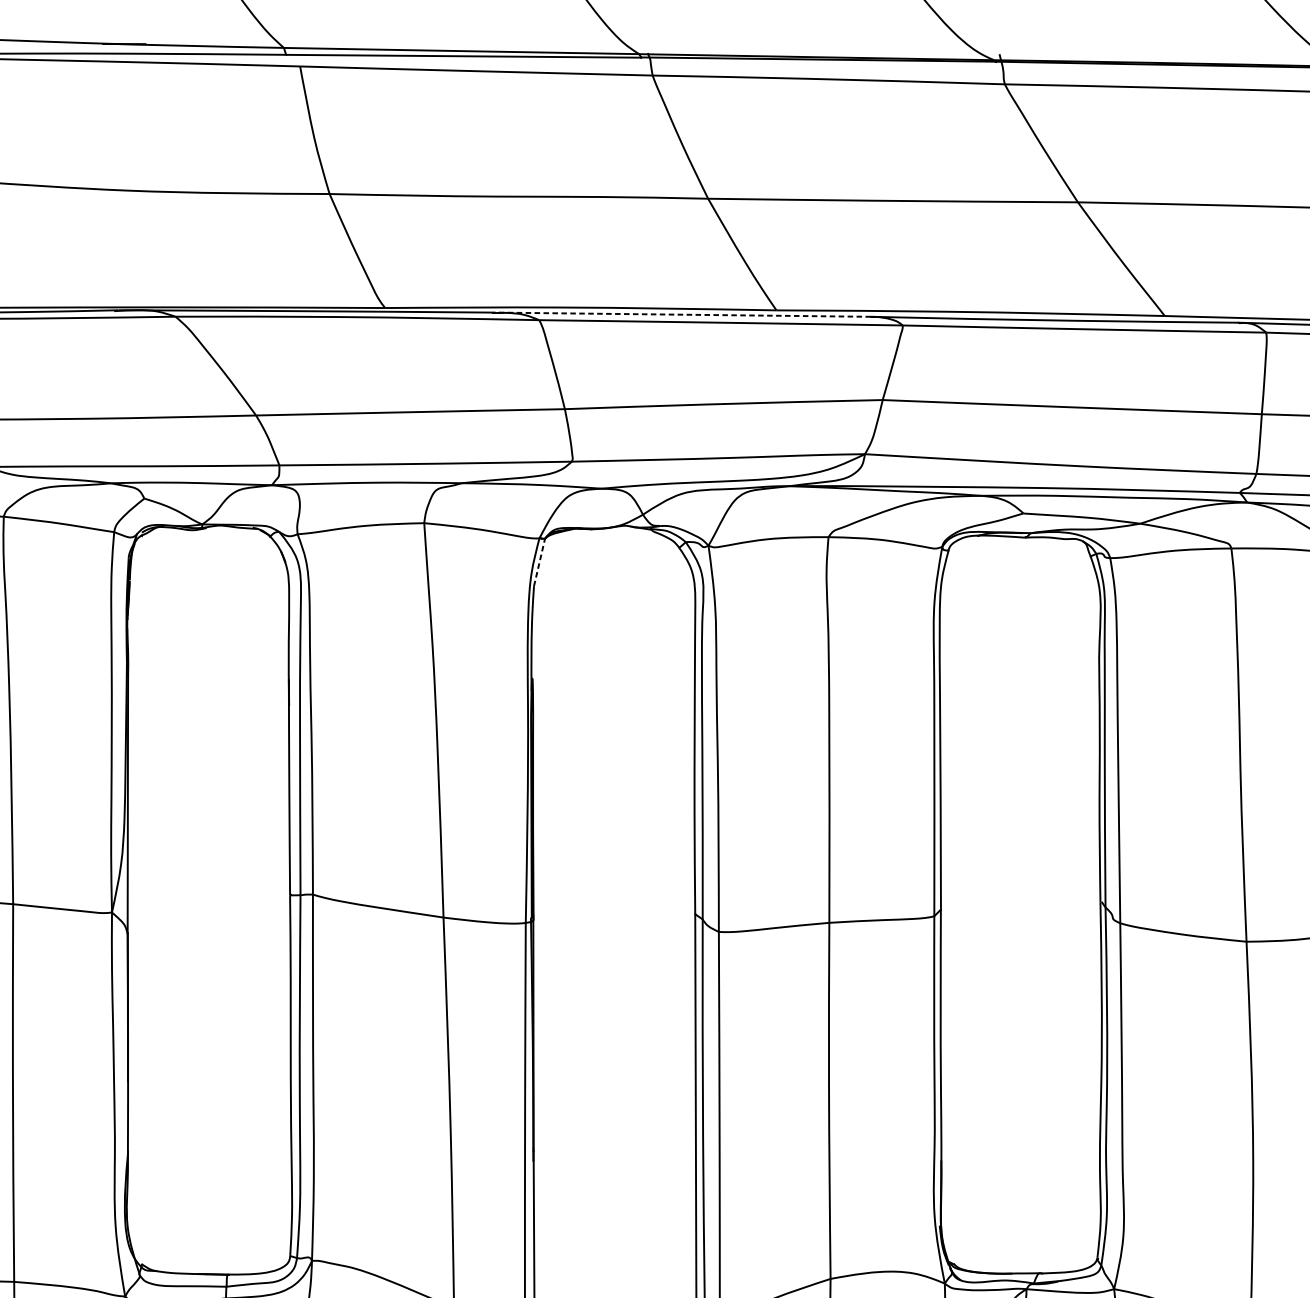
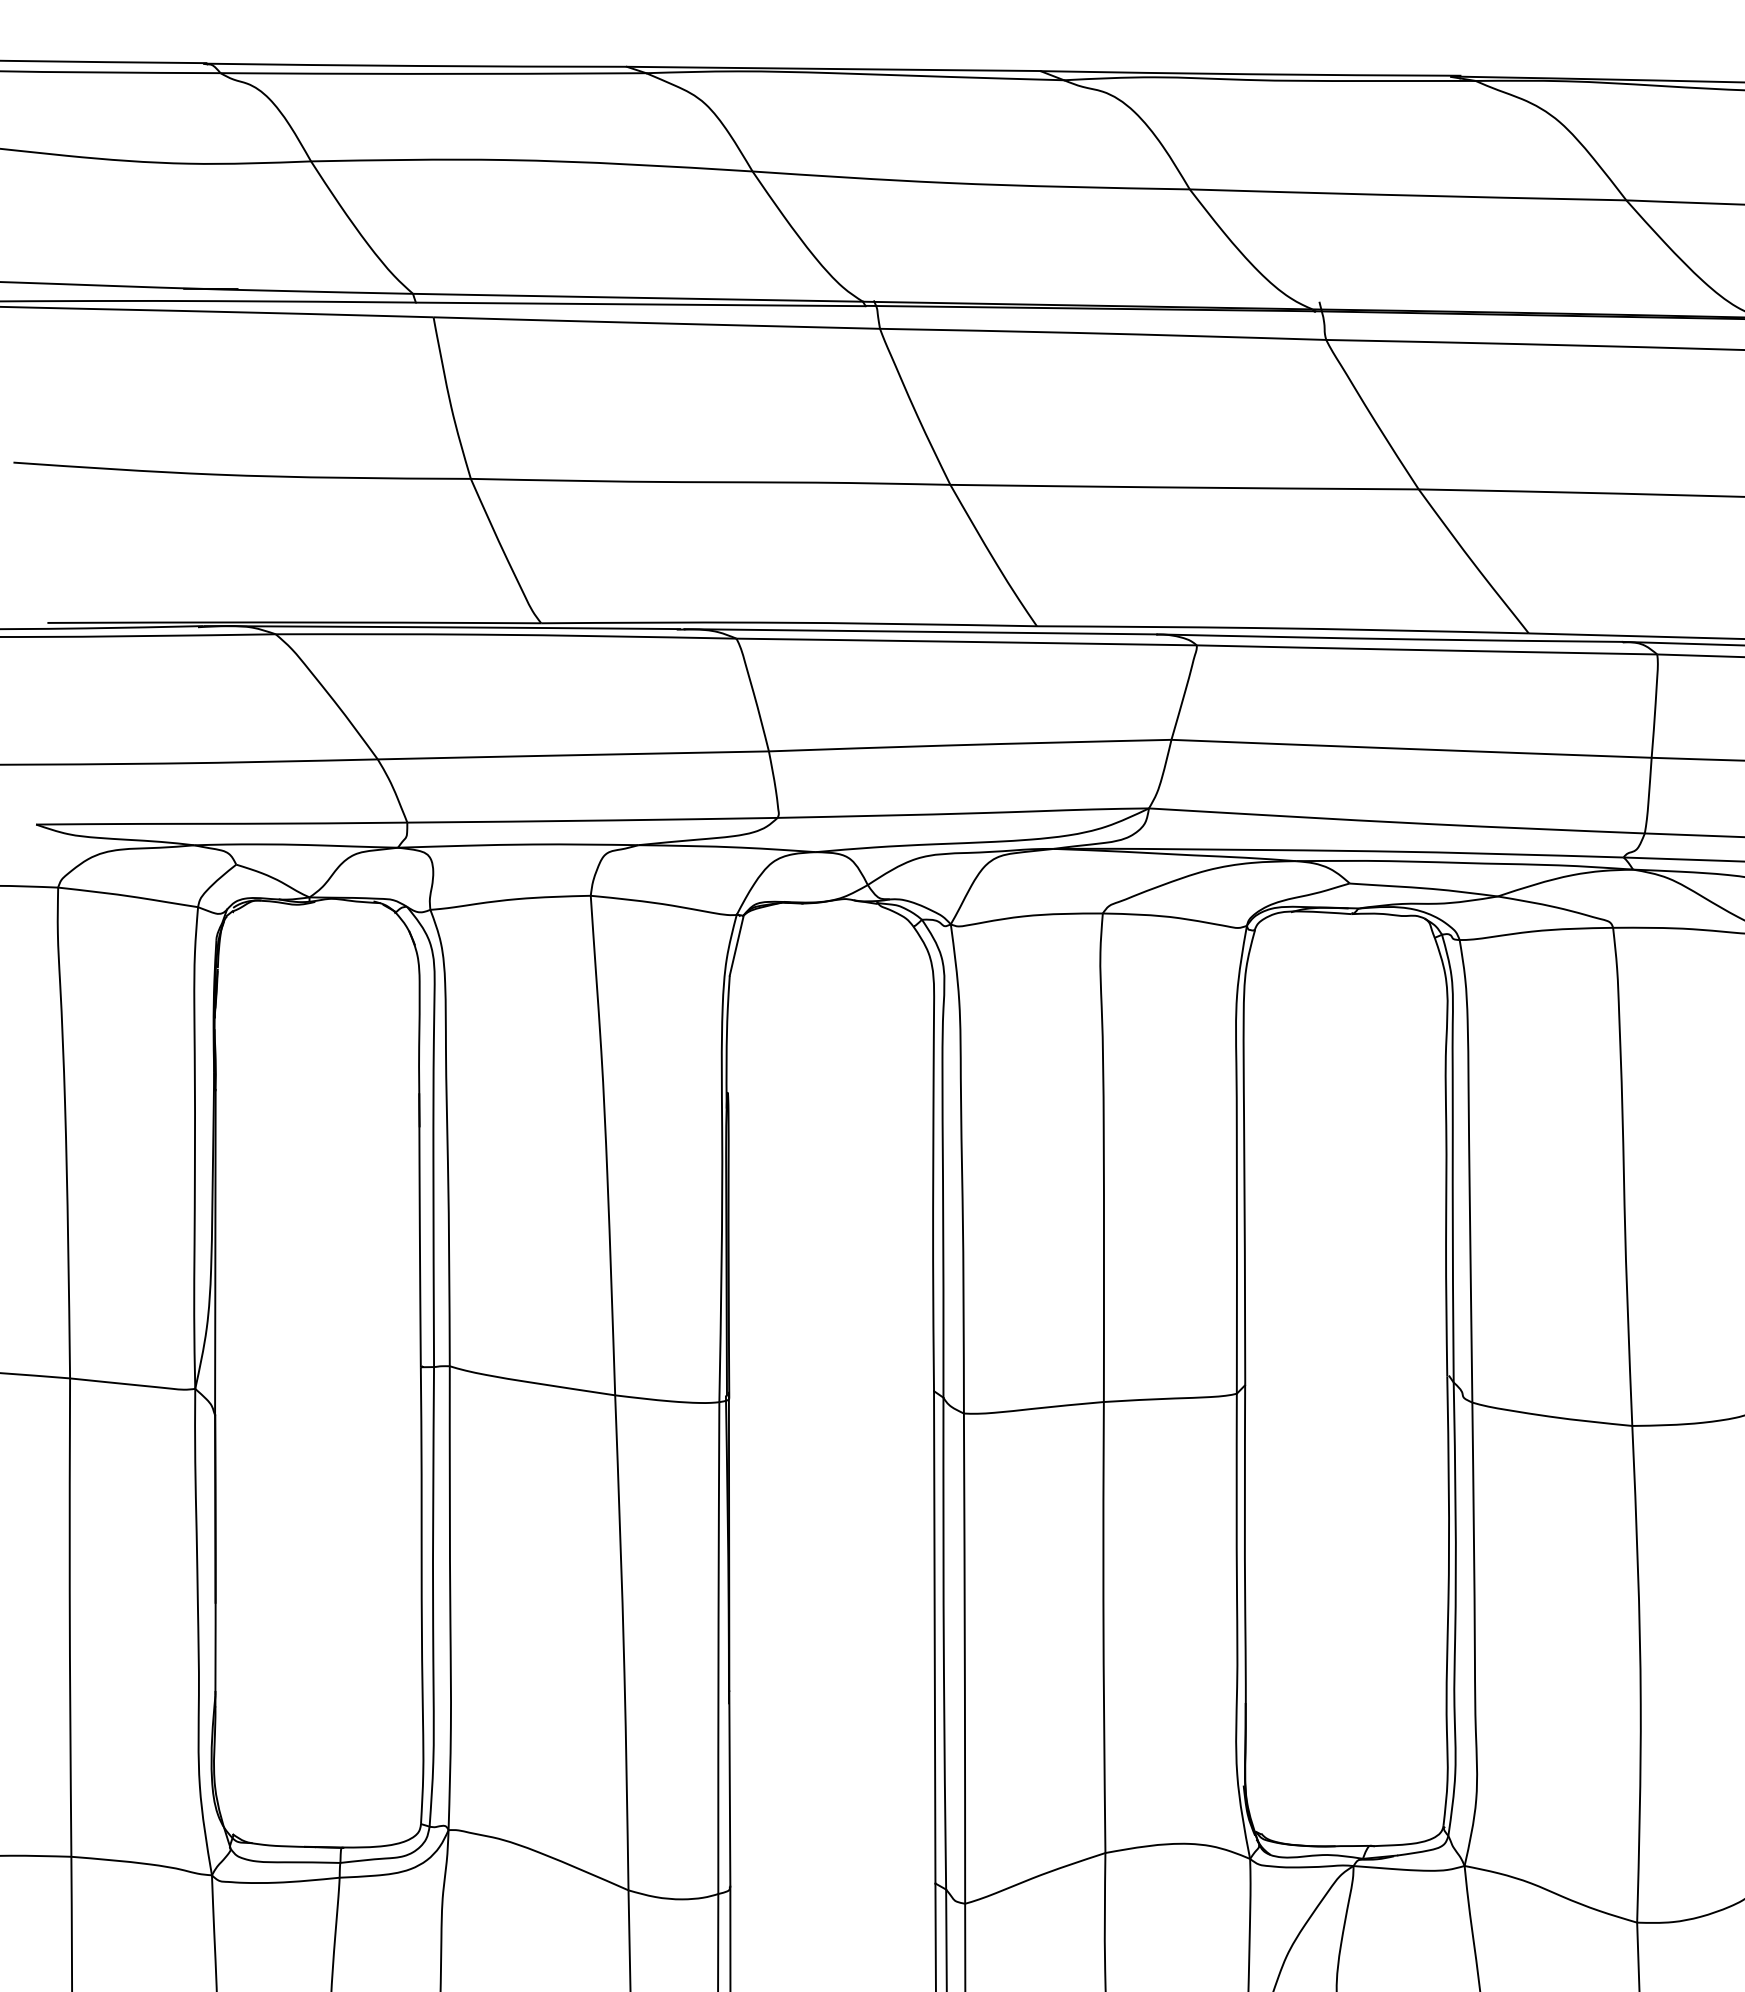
line: (683, 314) -> (919, 631), dashed -> solid
line: (539, 561) -> (736, 944), dashed -> solid

